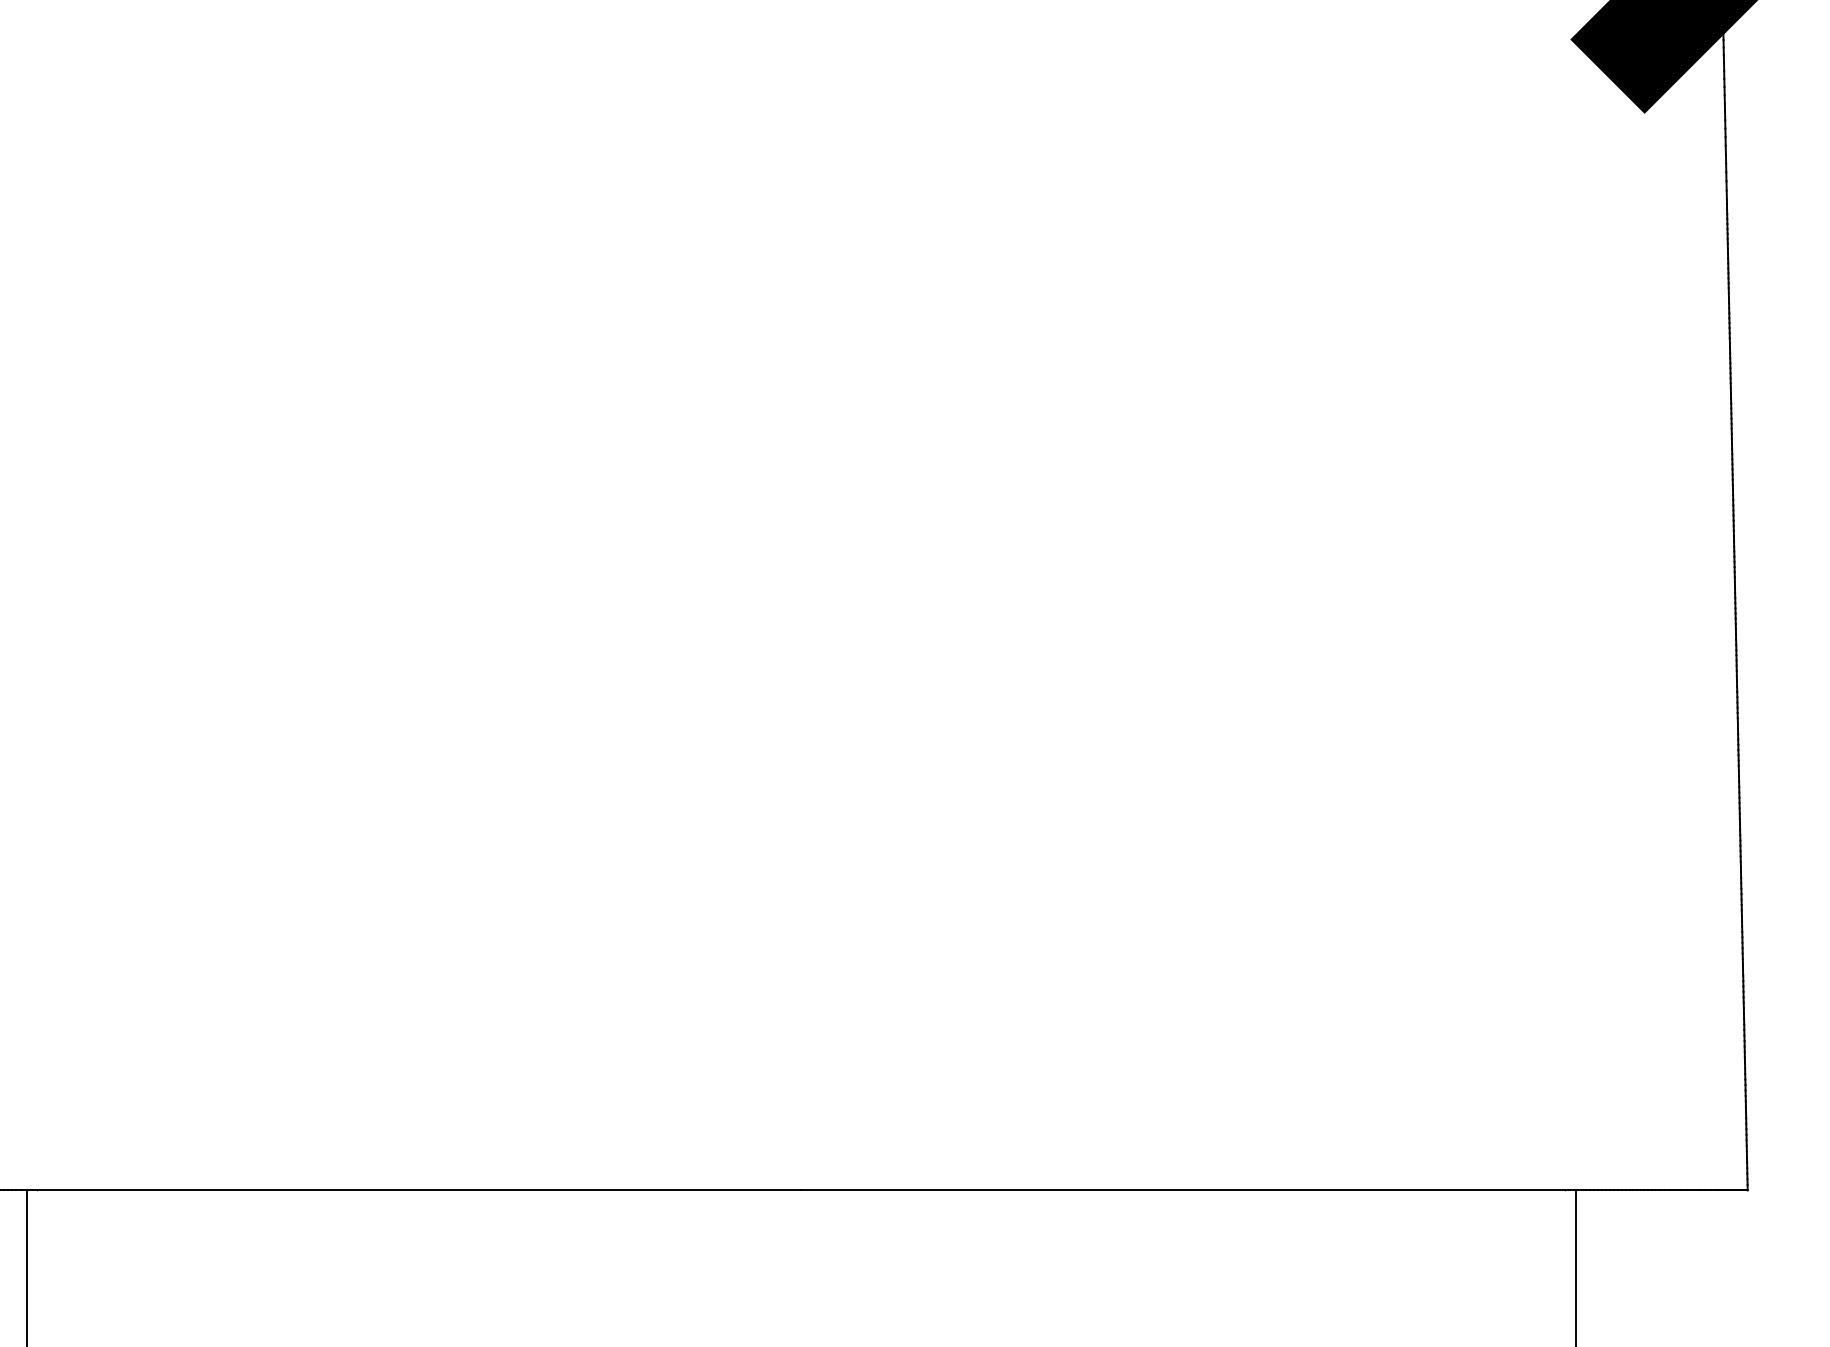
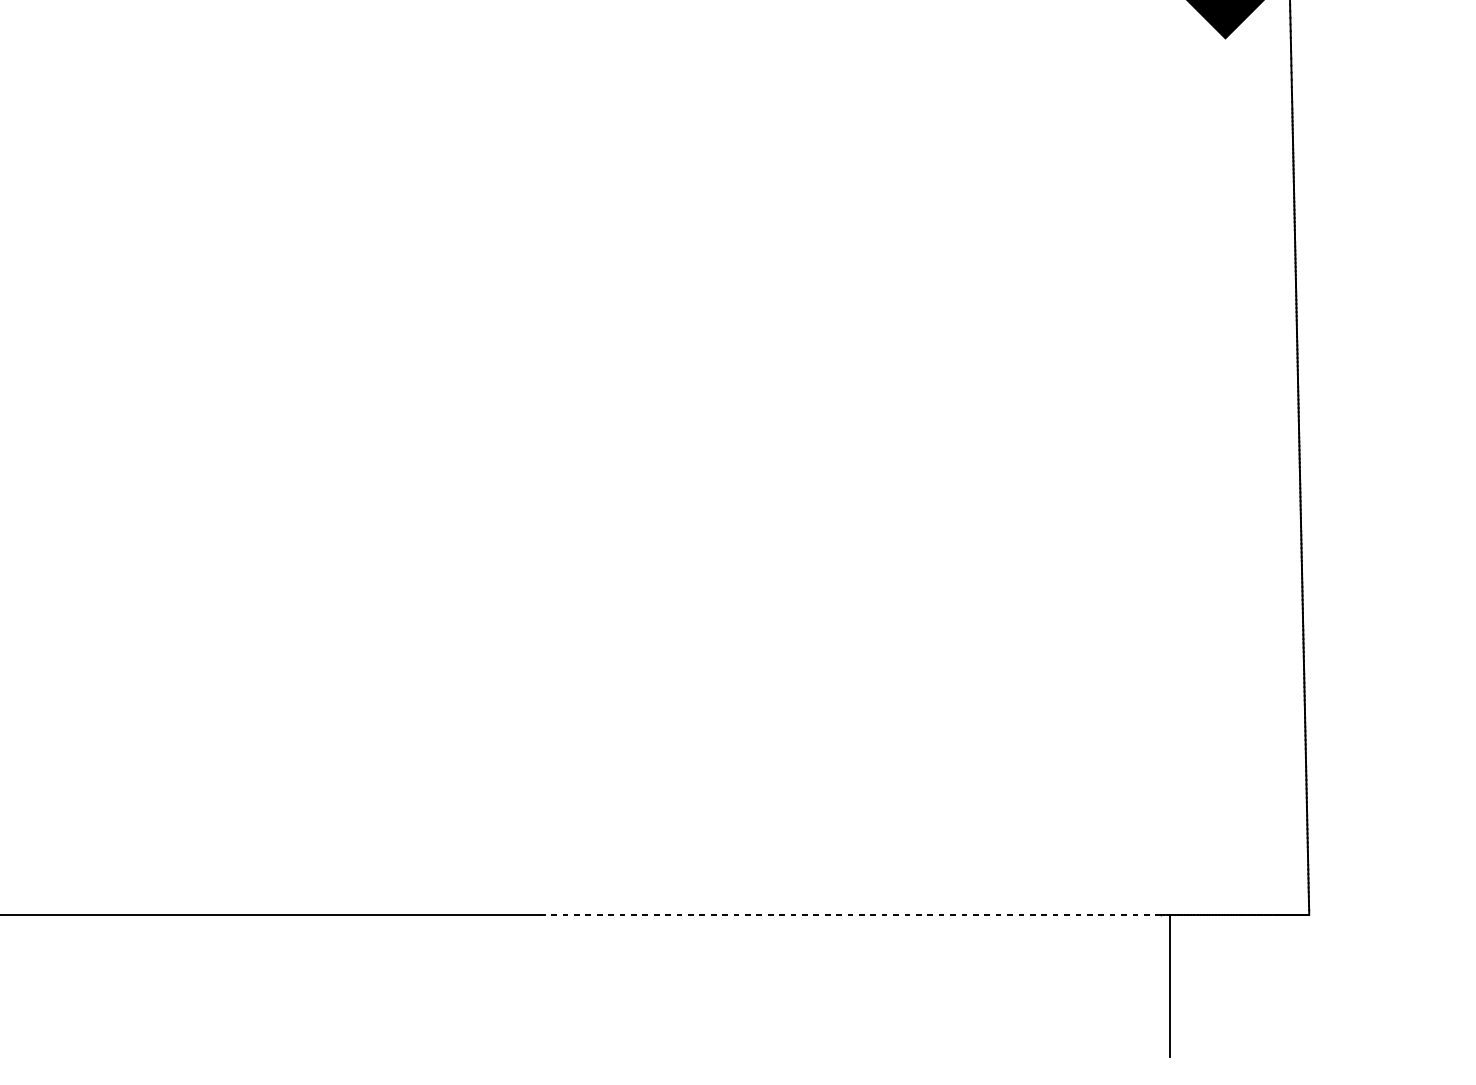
line: (1182, 1190) -> (849, 914), solid -> dashed

